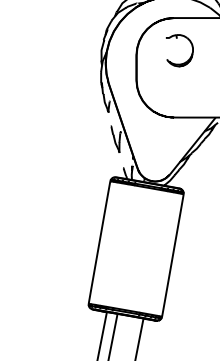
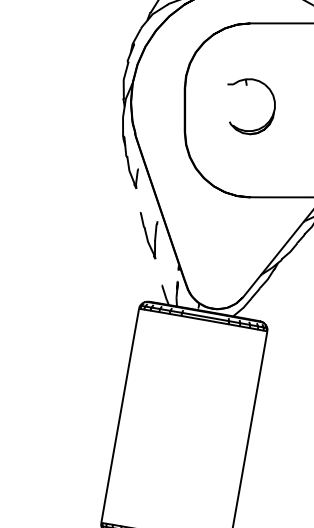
part: (177, 38) -> (247, 85), moved

